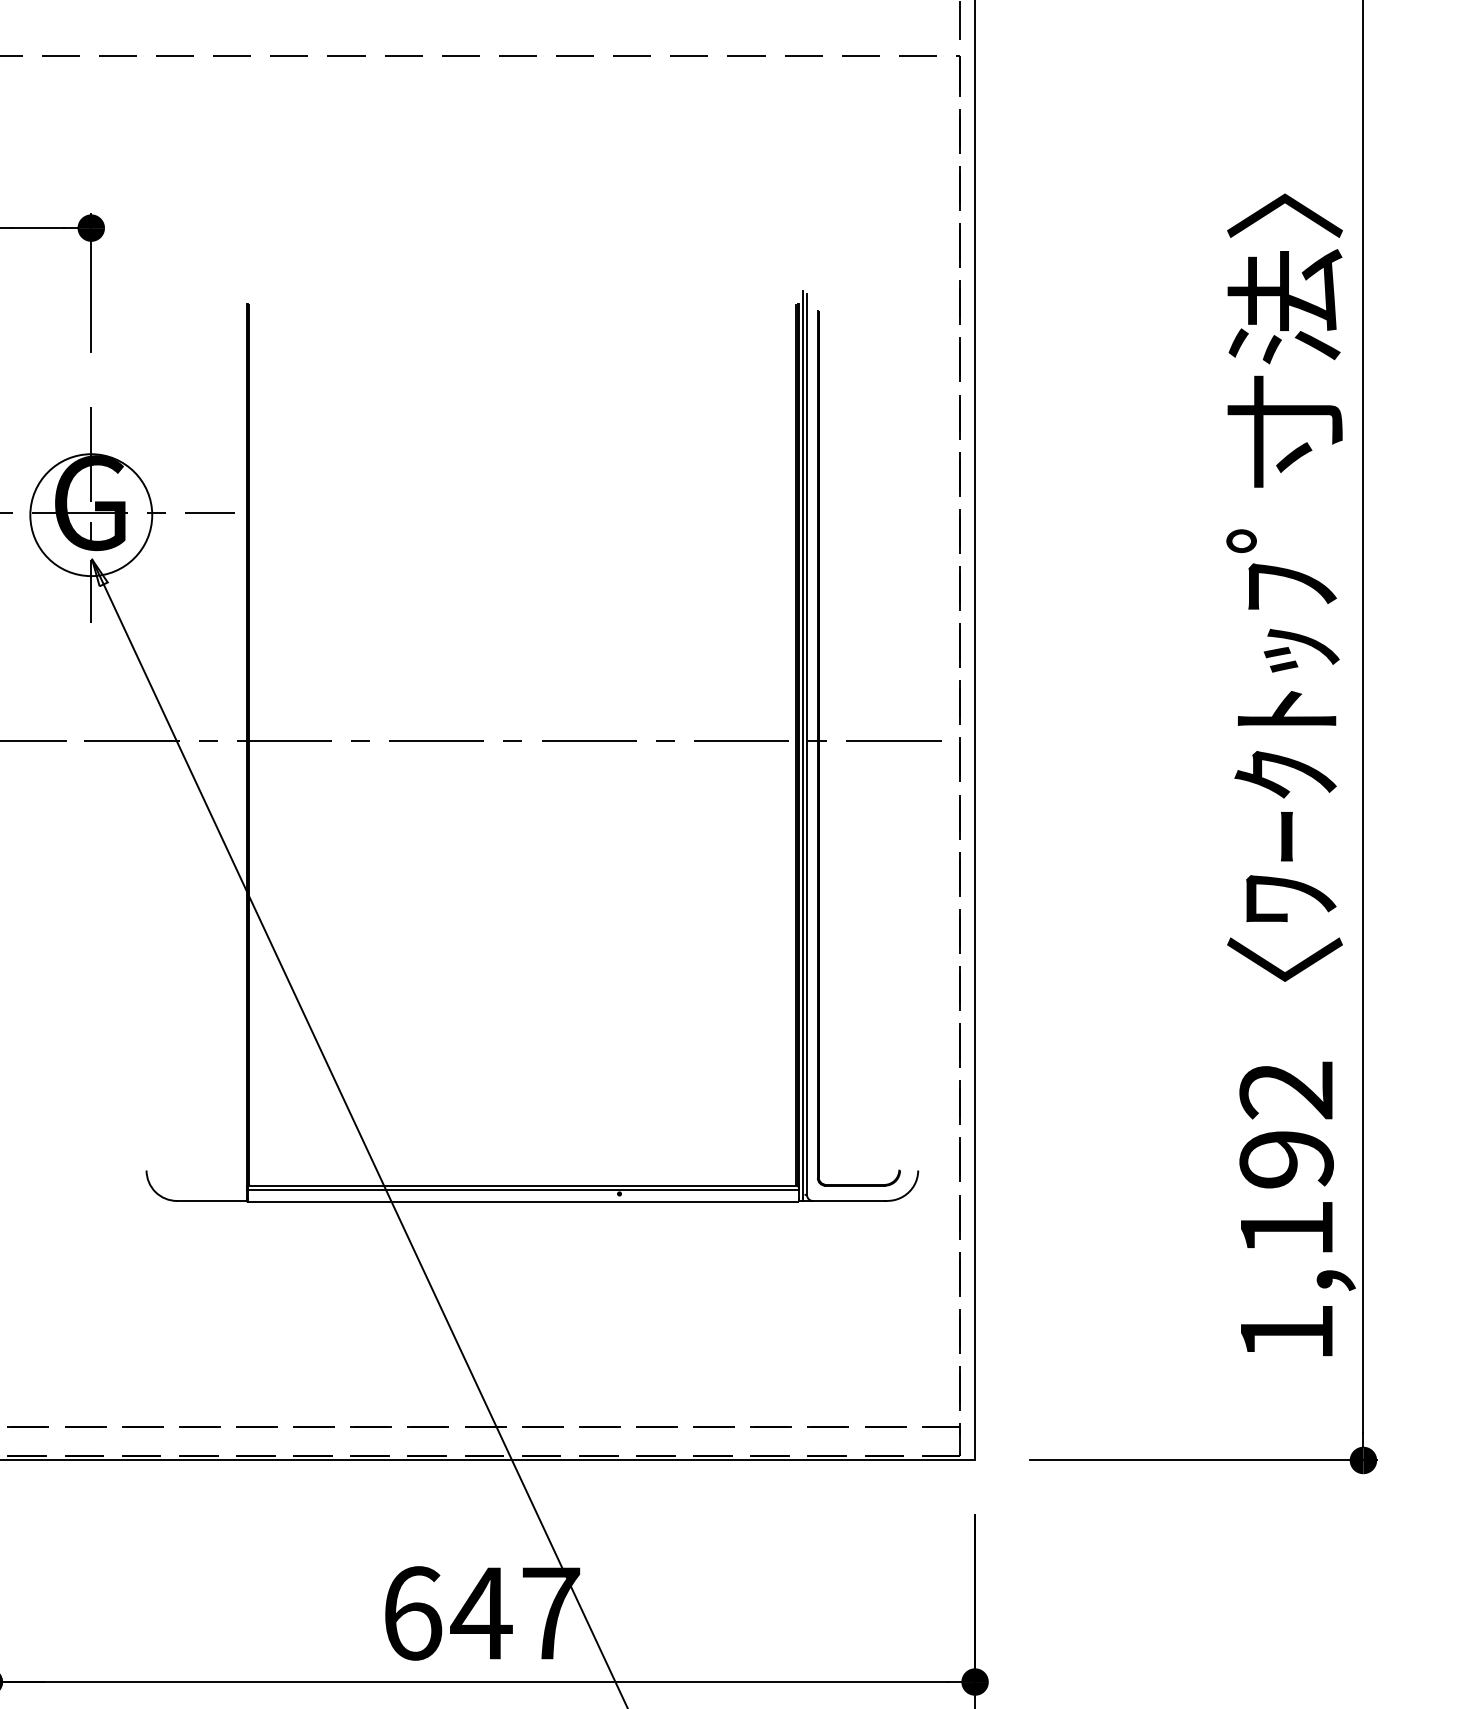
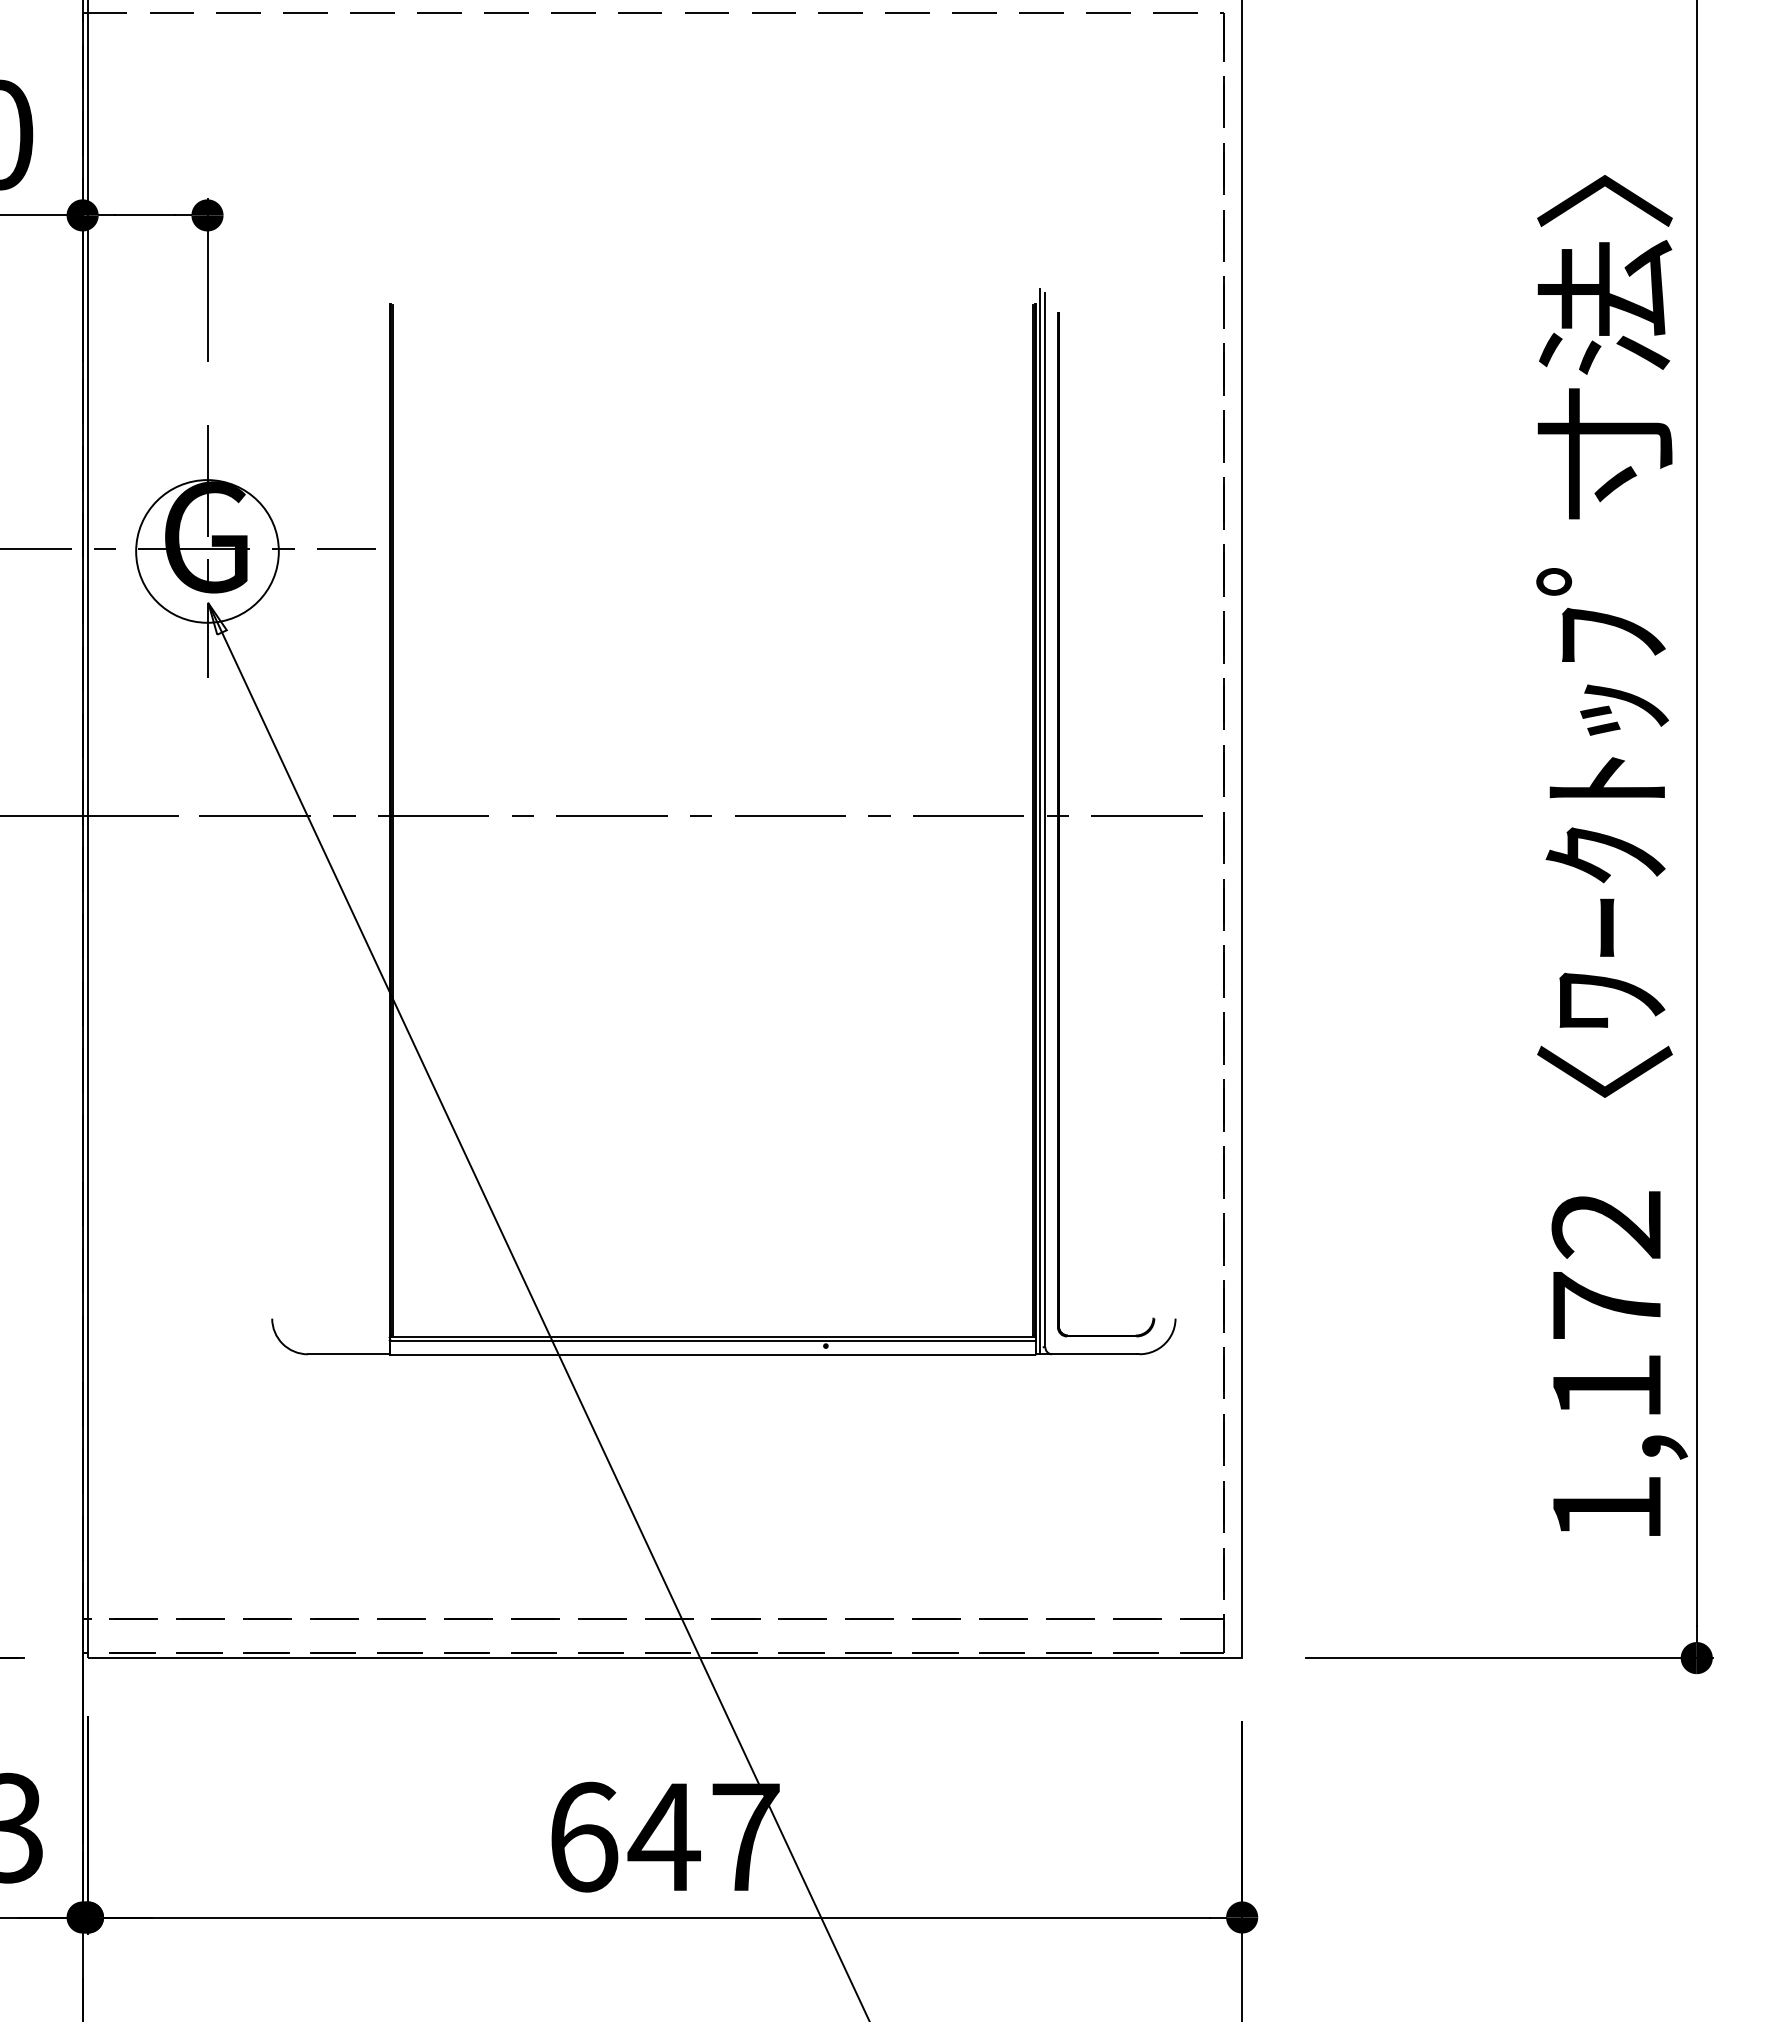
text: (1286, 1159) -> (1606, 1305), 1,192 -> 1,172

